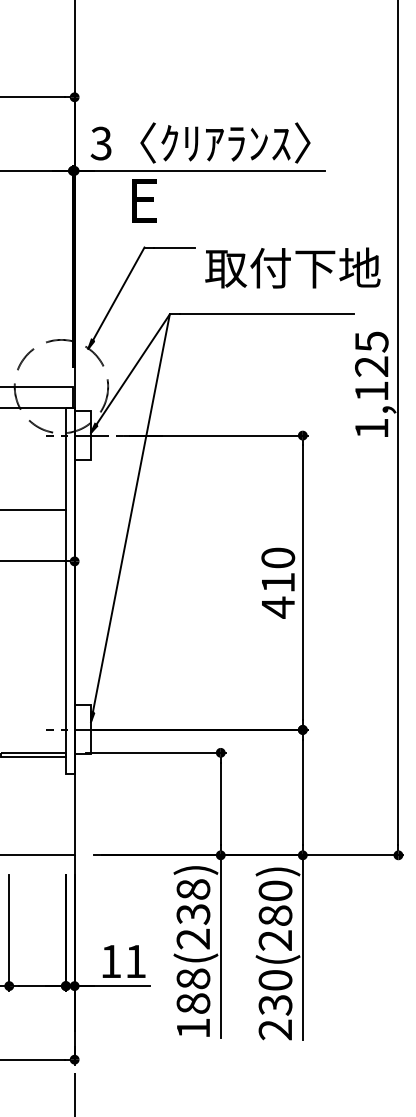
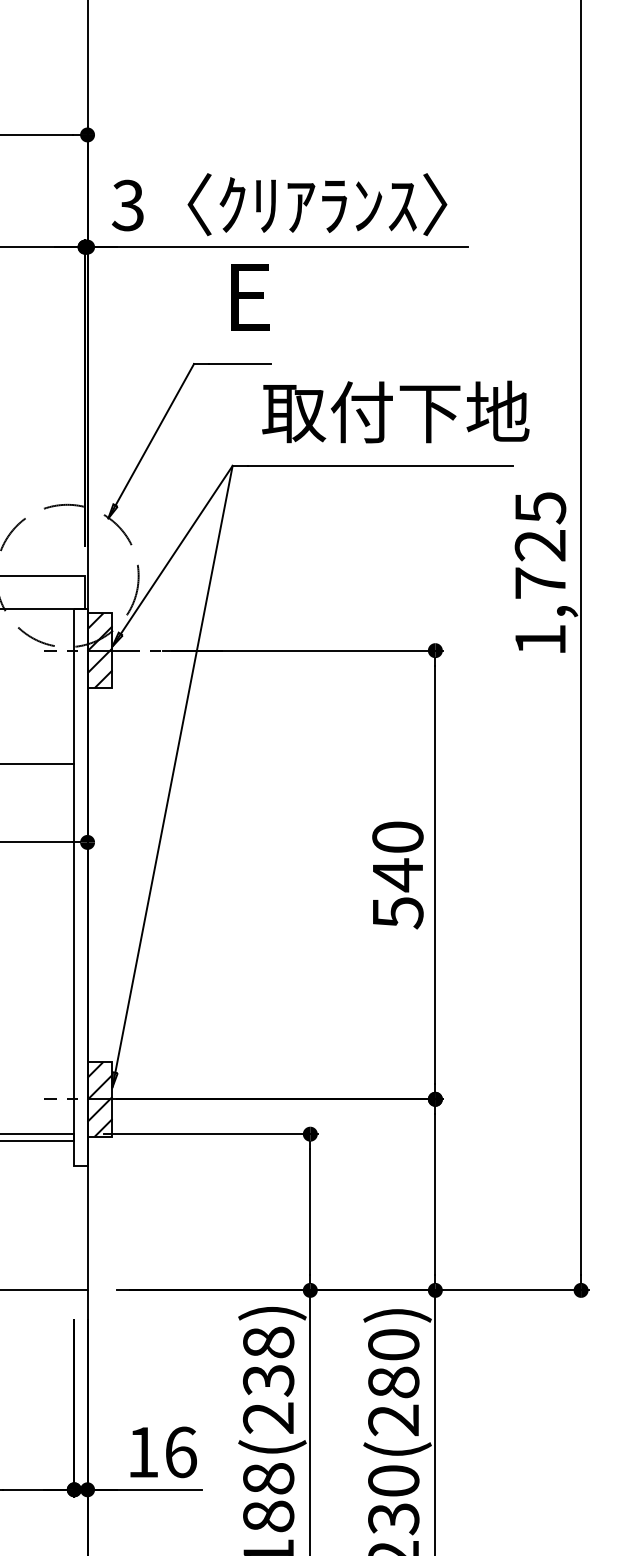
text: (144, 200) -> (250, 296), moved
text: (292, 267) -> (395, 411), moved
text: (371, 391) -> (540, 583), 1,125 -> 1,725
hatch: (82, 435) -> (99, 650), added
text: (278, 594) -> (398, 892), 410 -> 540
hatch: (82, 729) -> (99, 1098), added
text: (136, 961) -> (181, 1452), 11 -> 16

